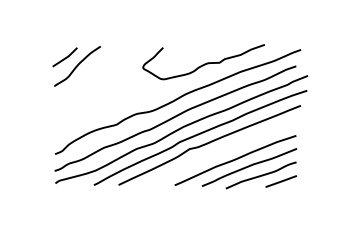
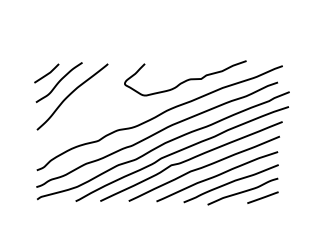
curve: (89, 78) -> (71, 94), added
curve: (222, 151) -> (204, 167), added

